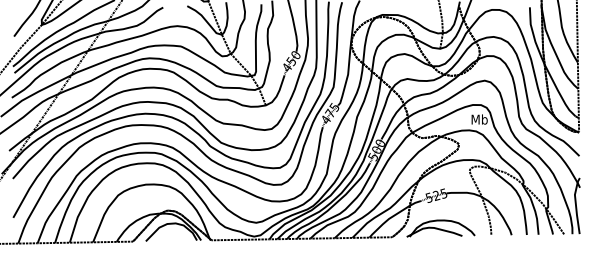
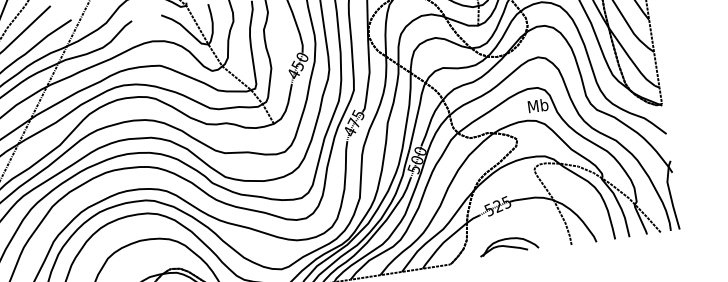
part: (440, 228) -> (508, 245), size x0.7

